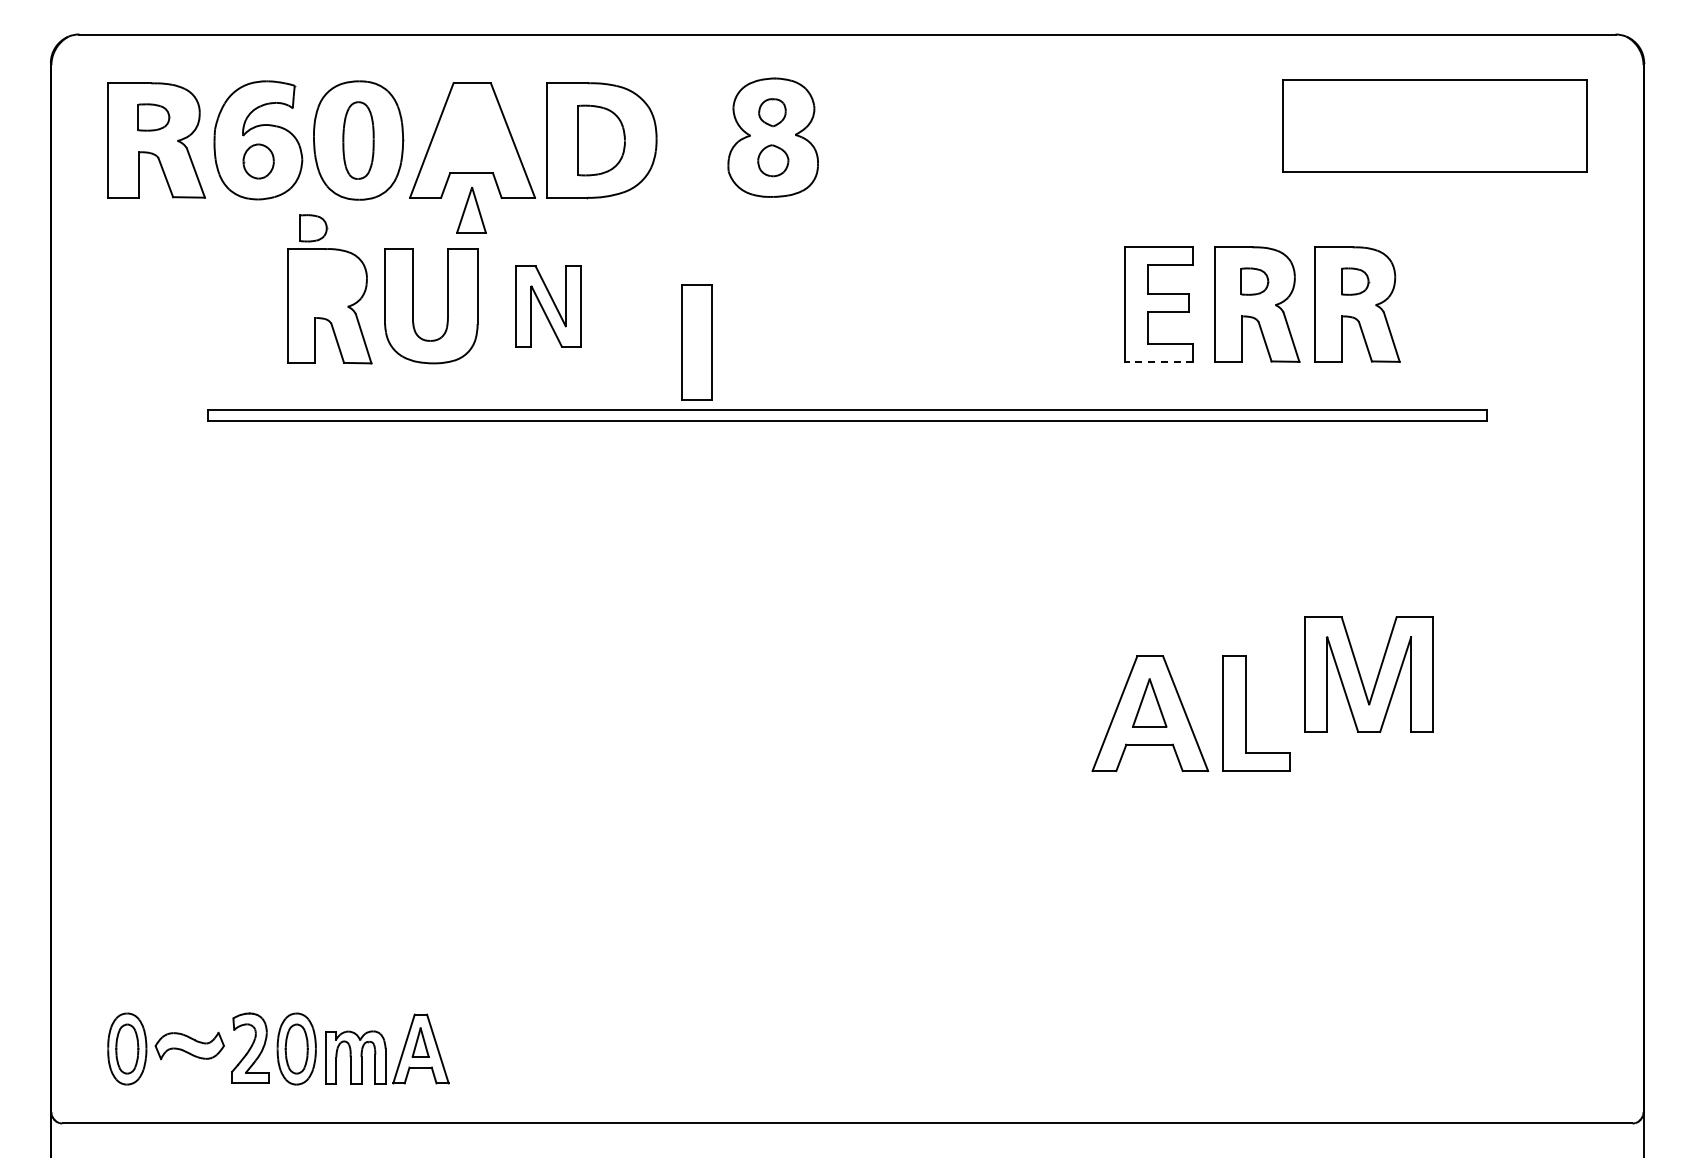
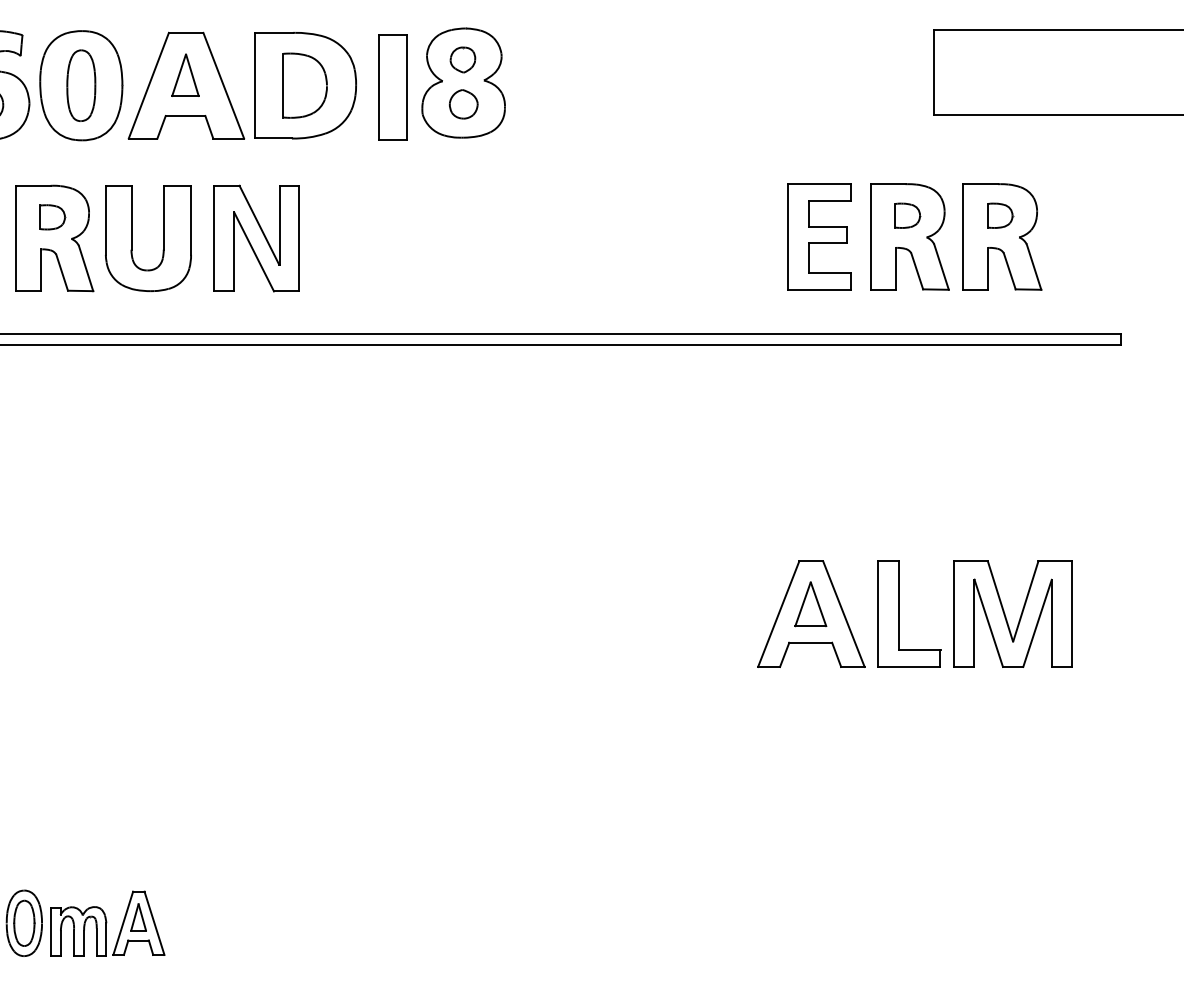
part: (471, 210) -> (185, 75), moved
part: (313, 228) -> (52, 217), moved
part: (548, 306) -> (256, 238), size x1.43
part: (696, 342) -> (392, 87), moved
line: (1159, 361) -> (819, 289), dashed -> solid
part: (1361, 676) -> (1006, 615), moved

